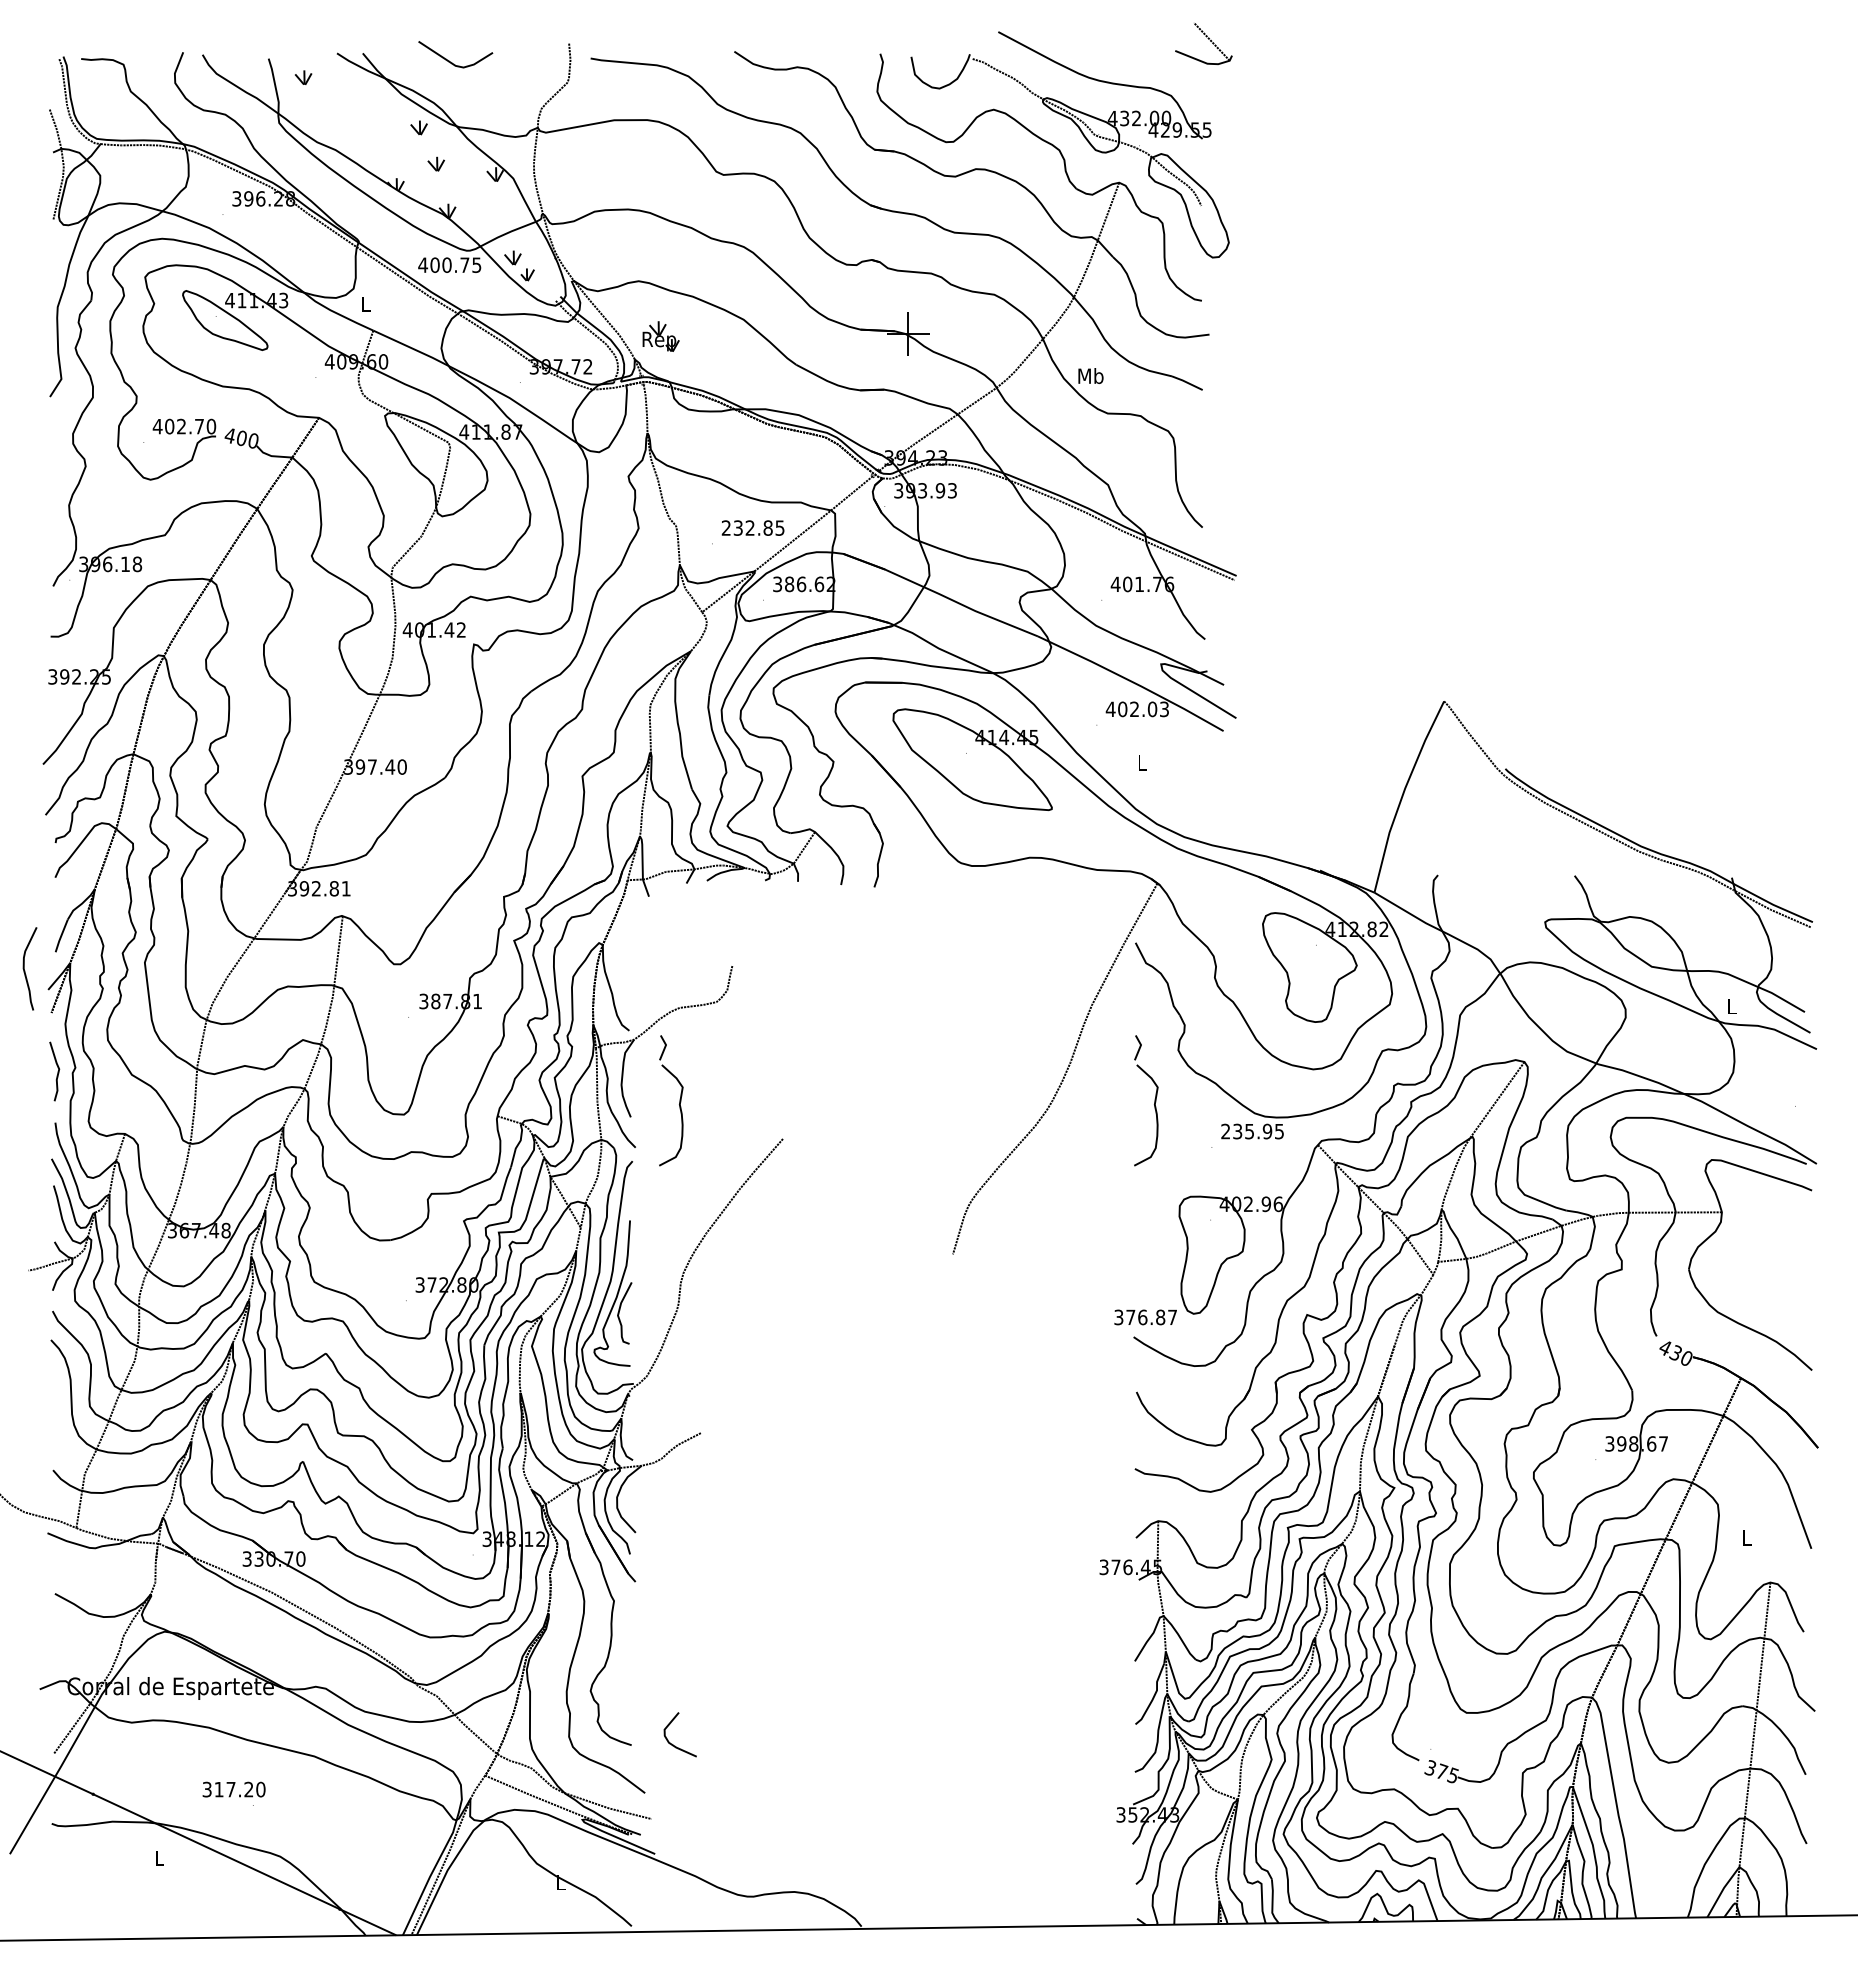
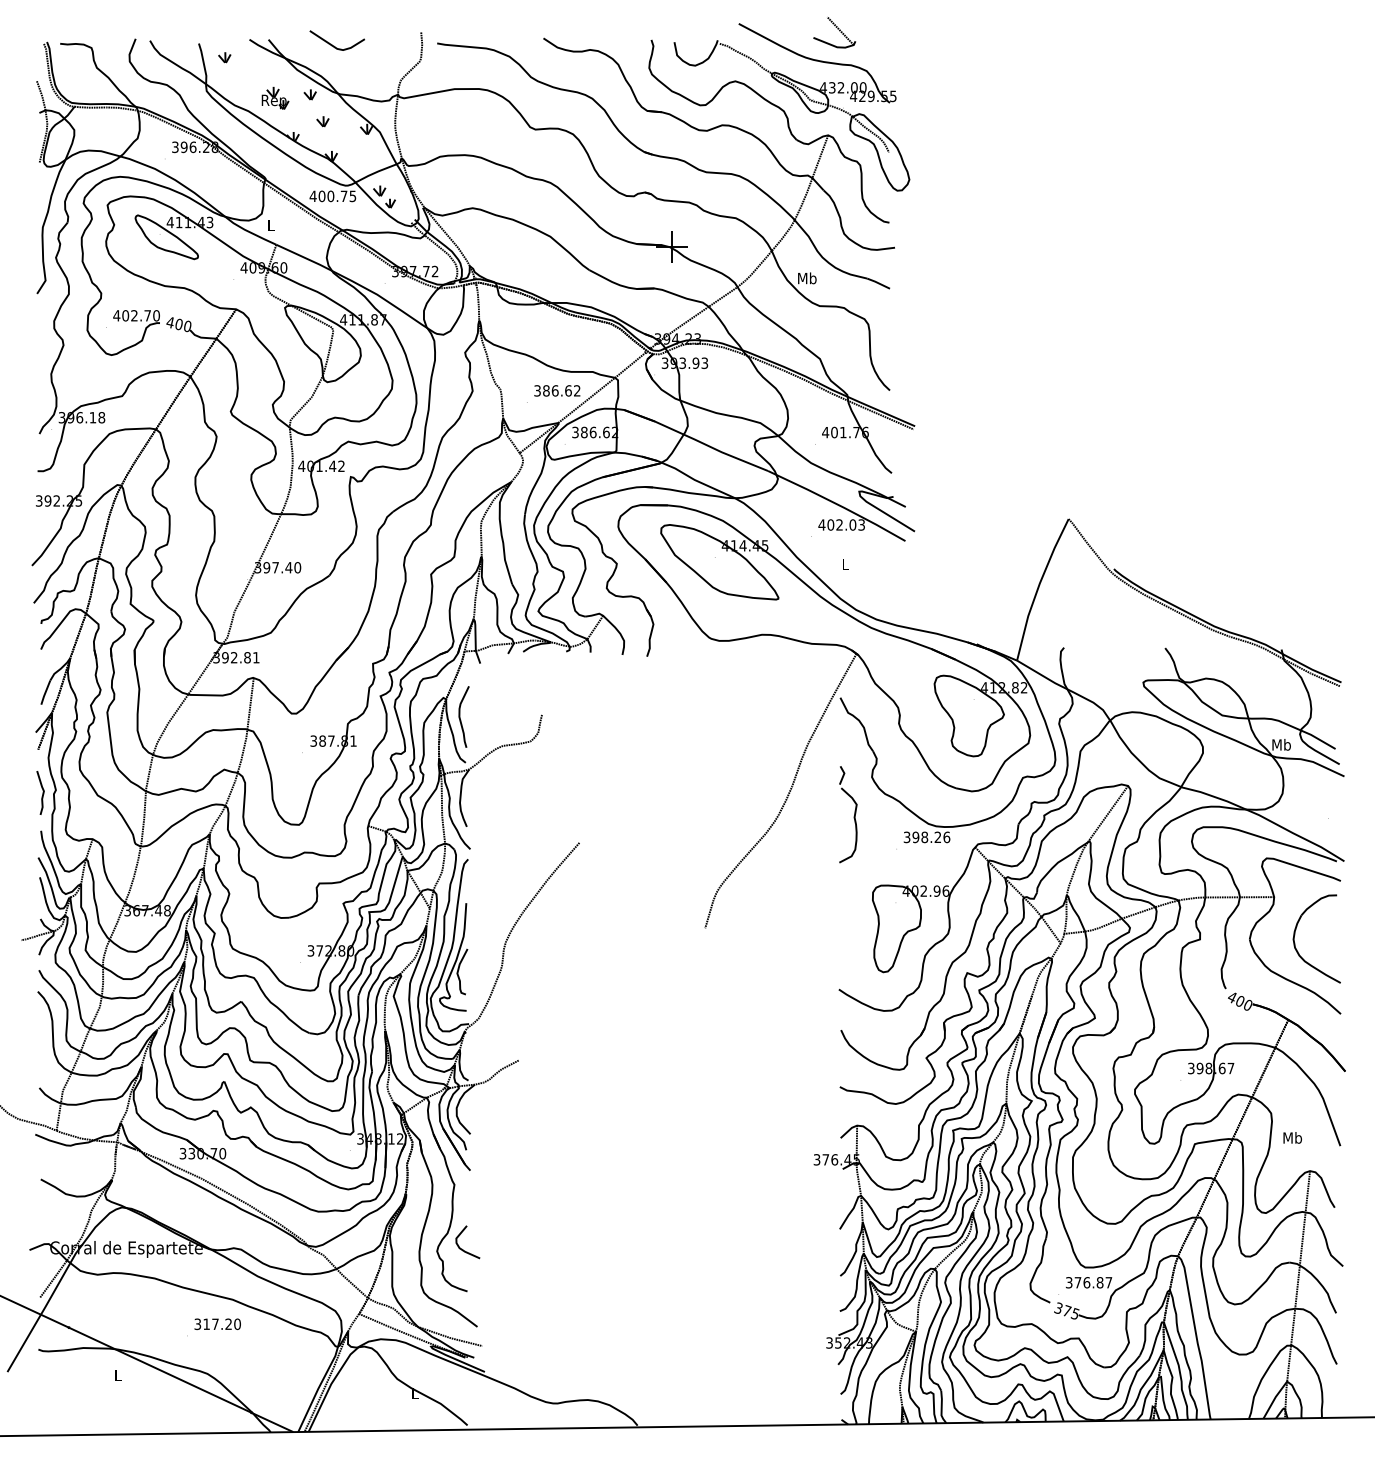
part: (1208, 39) -> (838, 29), moved
part: (660, 336) -> (275, 98), moved
text: (753, 527) -> (557, 390), 232.85 -> 386.62
curve: (25, 970) -> (460, 718), moved
text: (1731, 1006) -> (1281, 744), L -> Mb
part: (679, 1100) -> (502, 814), removed
text: (1252, 1131) -> (926, 837), 235.95 -> 398.26
part: (1750, 1262) -> (1295, 934), added
text: (1145, 1317) -> (1088, 1282), moved
text: (1675, 1352) -> (1239, 1000), 430 -> 400
text: (1746, 1537) -> (1292, 1137), L -> Mb
curve: (672, 1743) -> (462, 1248), moved
text: (233, 1789) -> (217, 1324), moved

